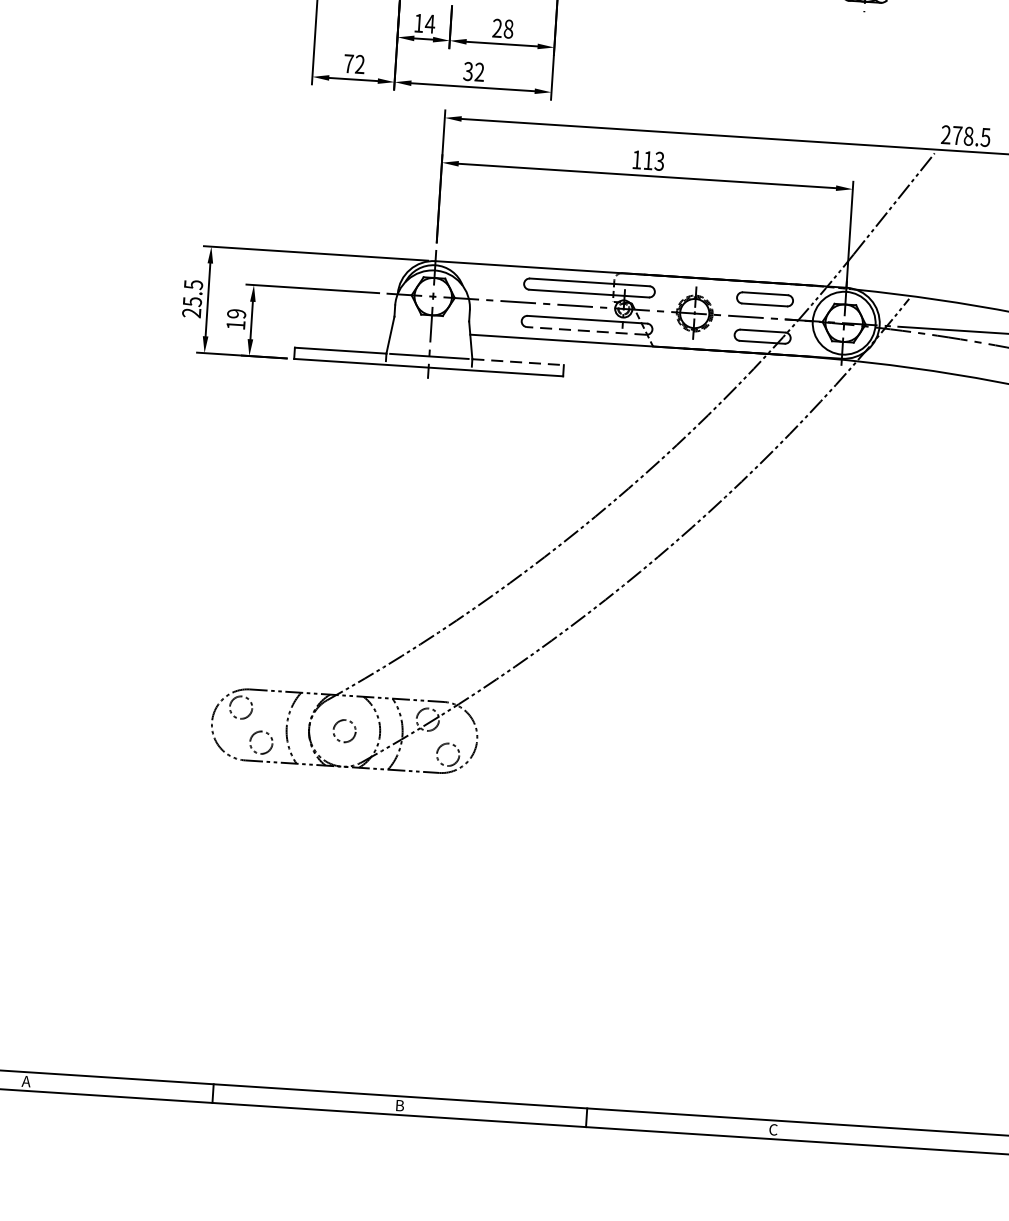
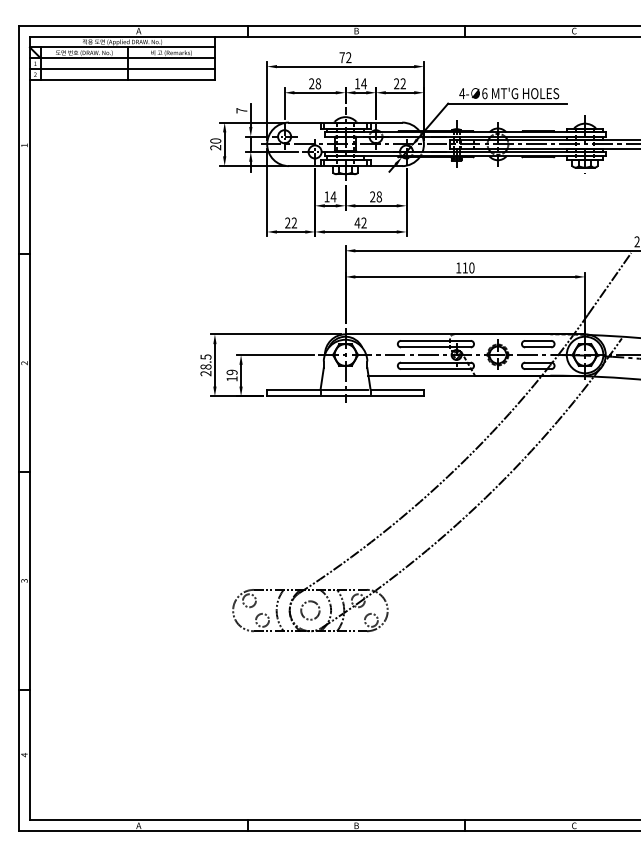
text: (348, 62) -> (287, 222), 72 -> 22
text: (468, 70) -> (357, 222), 32 -> 42
text: (659, 160) -> (471, 267), 113 -> 110
text: (191, 300) -> (205, 366), 25.5 -> 28.5
line: (585, 331) -> (435, 369), dashed -> solid
line: (518, 361) -> (397, 389), dashed -> solid
circle: (344, 731) -> (310, 610), size x1.43

